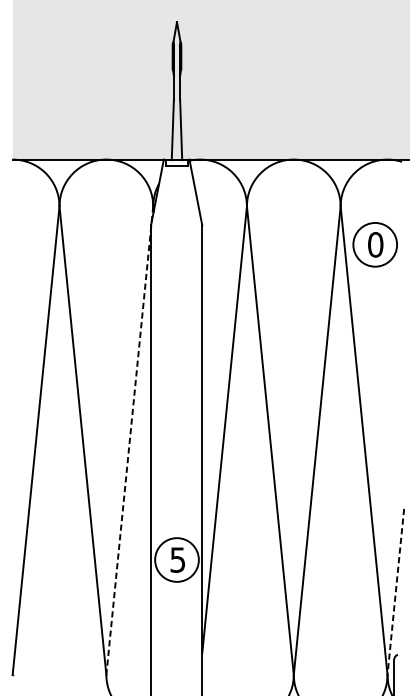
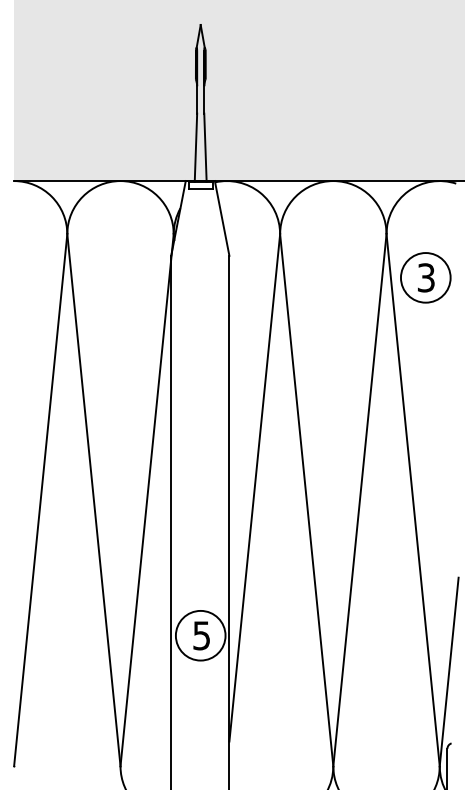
text: (375, 244) -> (426, 277), 0 -> 3
line: (130, 440) -> (147, 500), dashed -> solid
line: (396, 592) -> (449, 672), dashed -> solid

